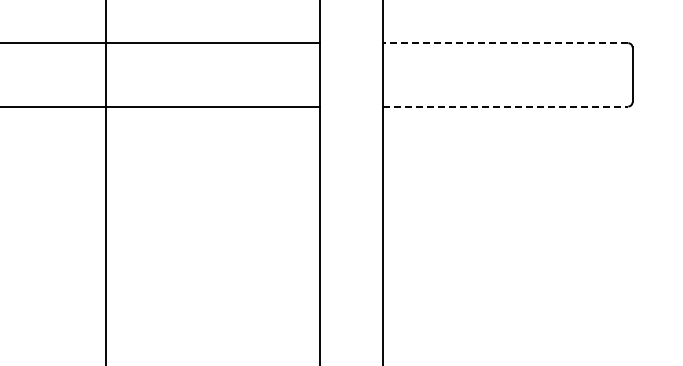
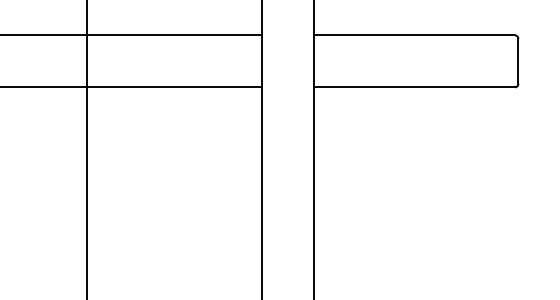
line: (505, 43) -> (414, 35), dashed -> solid
line: (505, 106) -> (414, 87), dashed -> solid

